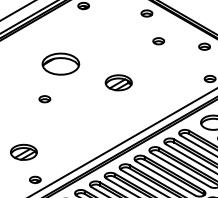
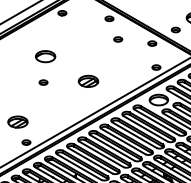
part: (60, 64) -> (45, 56), size x0.71
part: (118, 81) -> (88, 80), moved
part: (44, 99) -> (43, 82), moved

